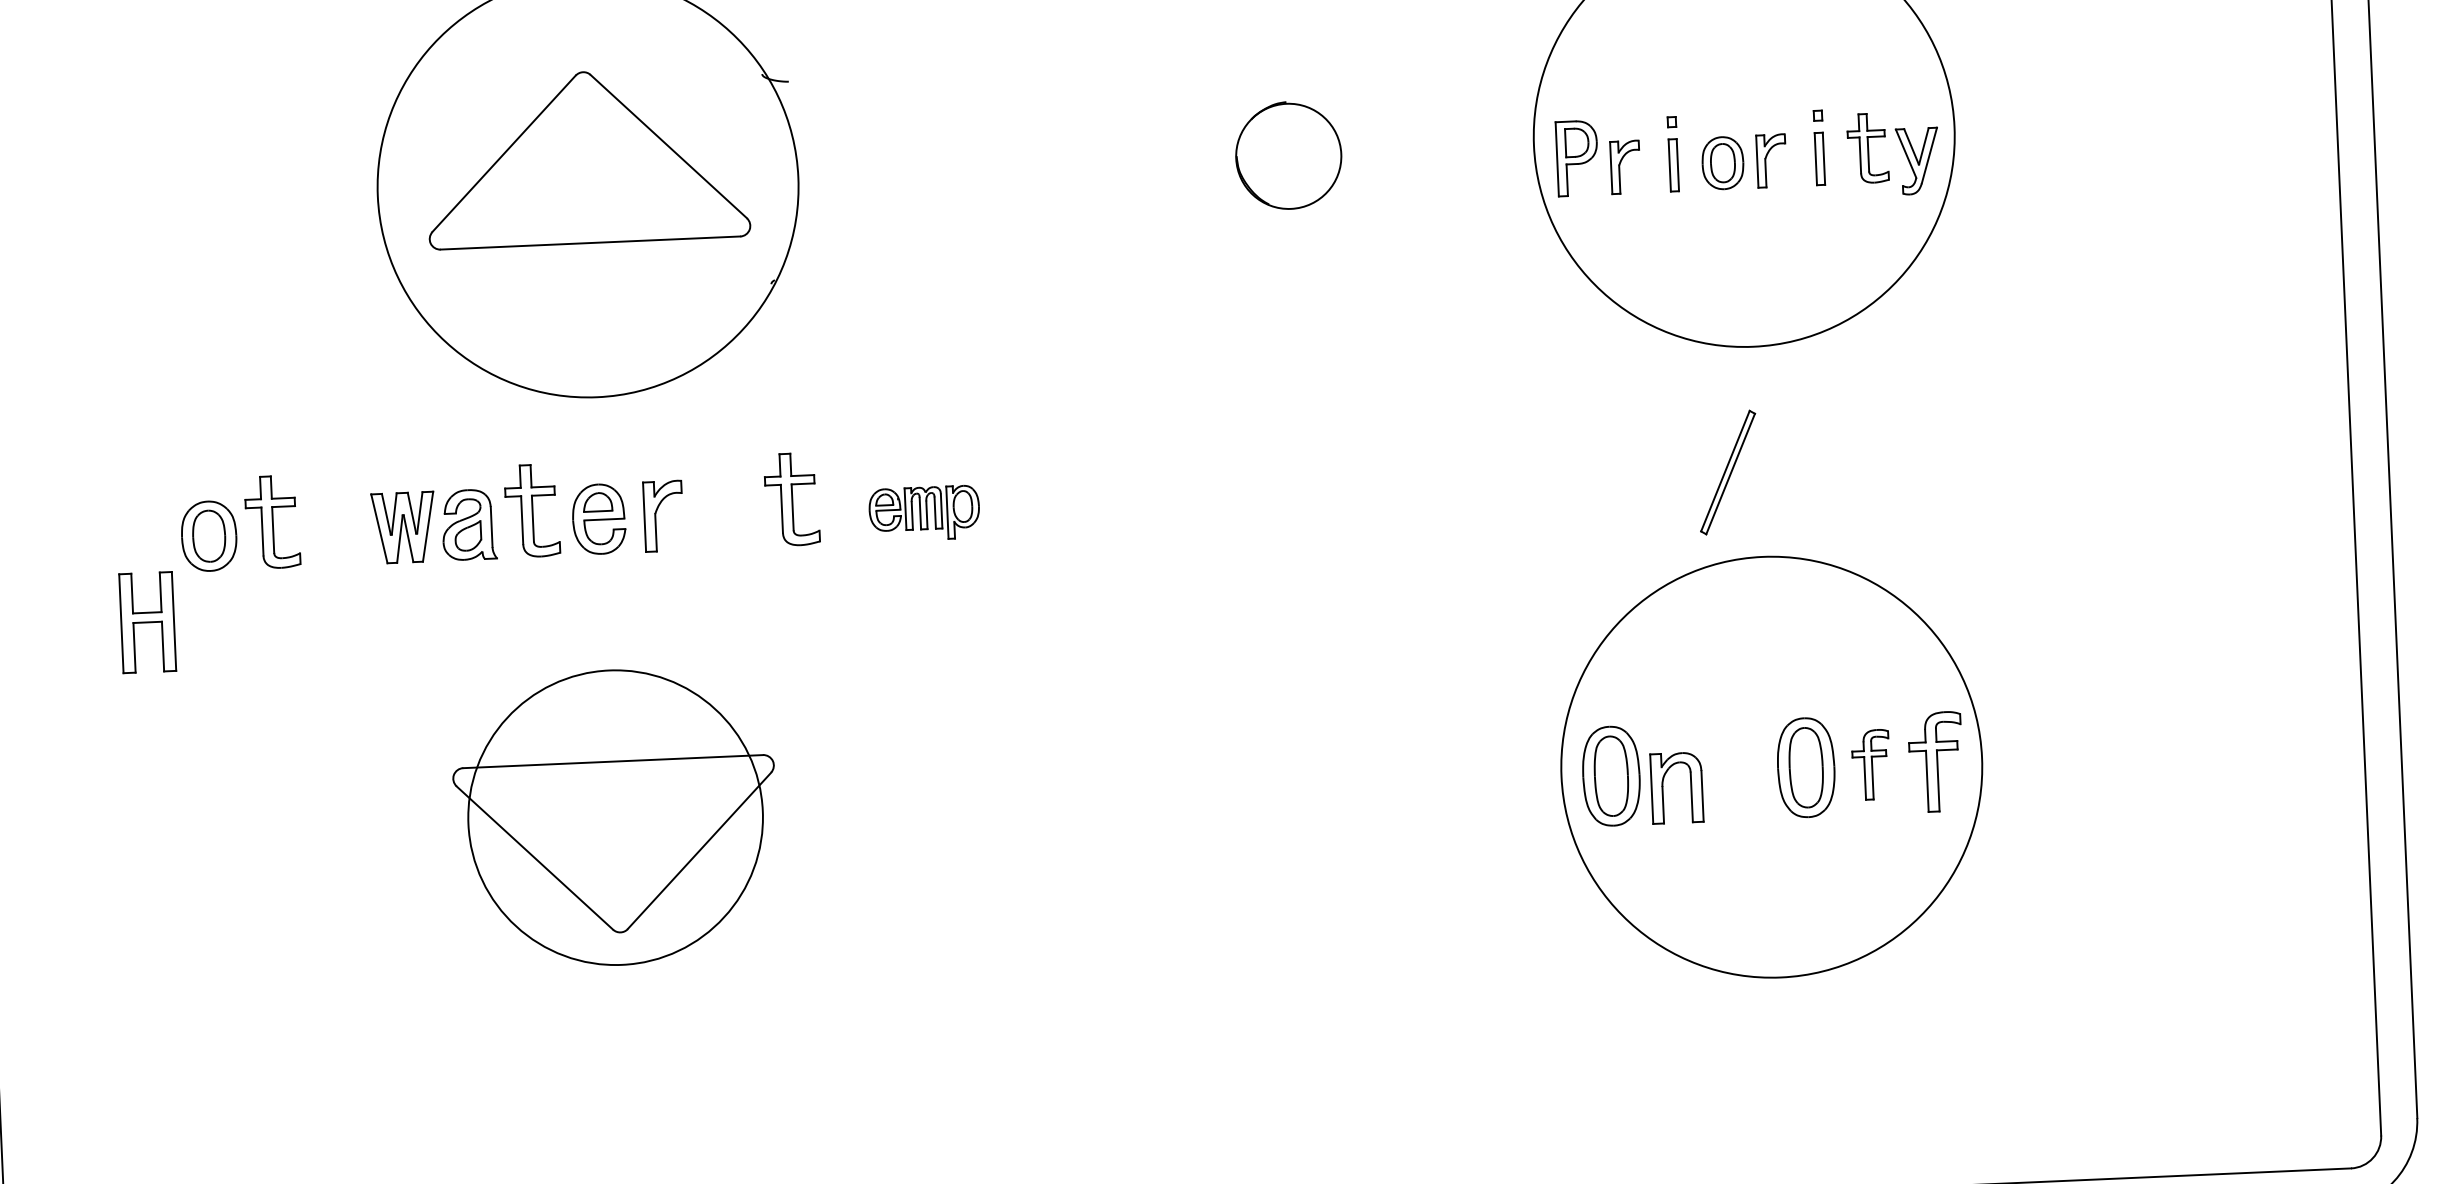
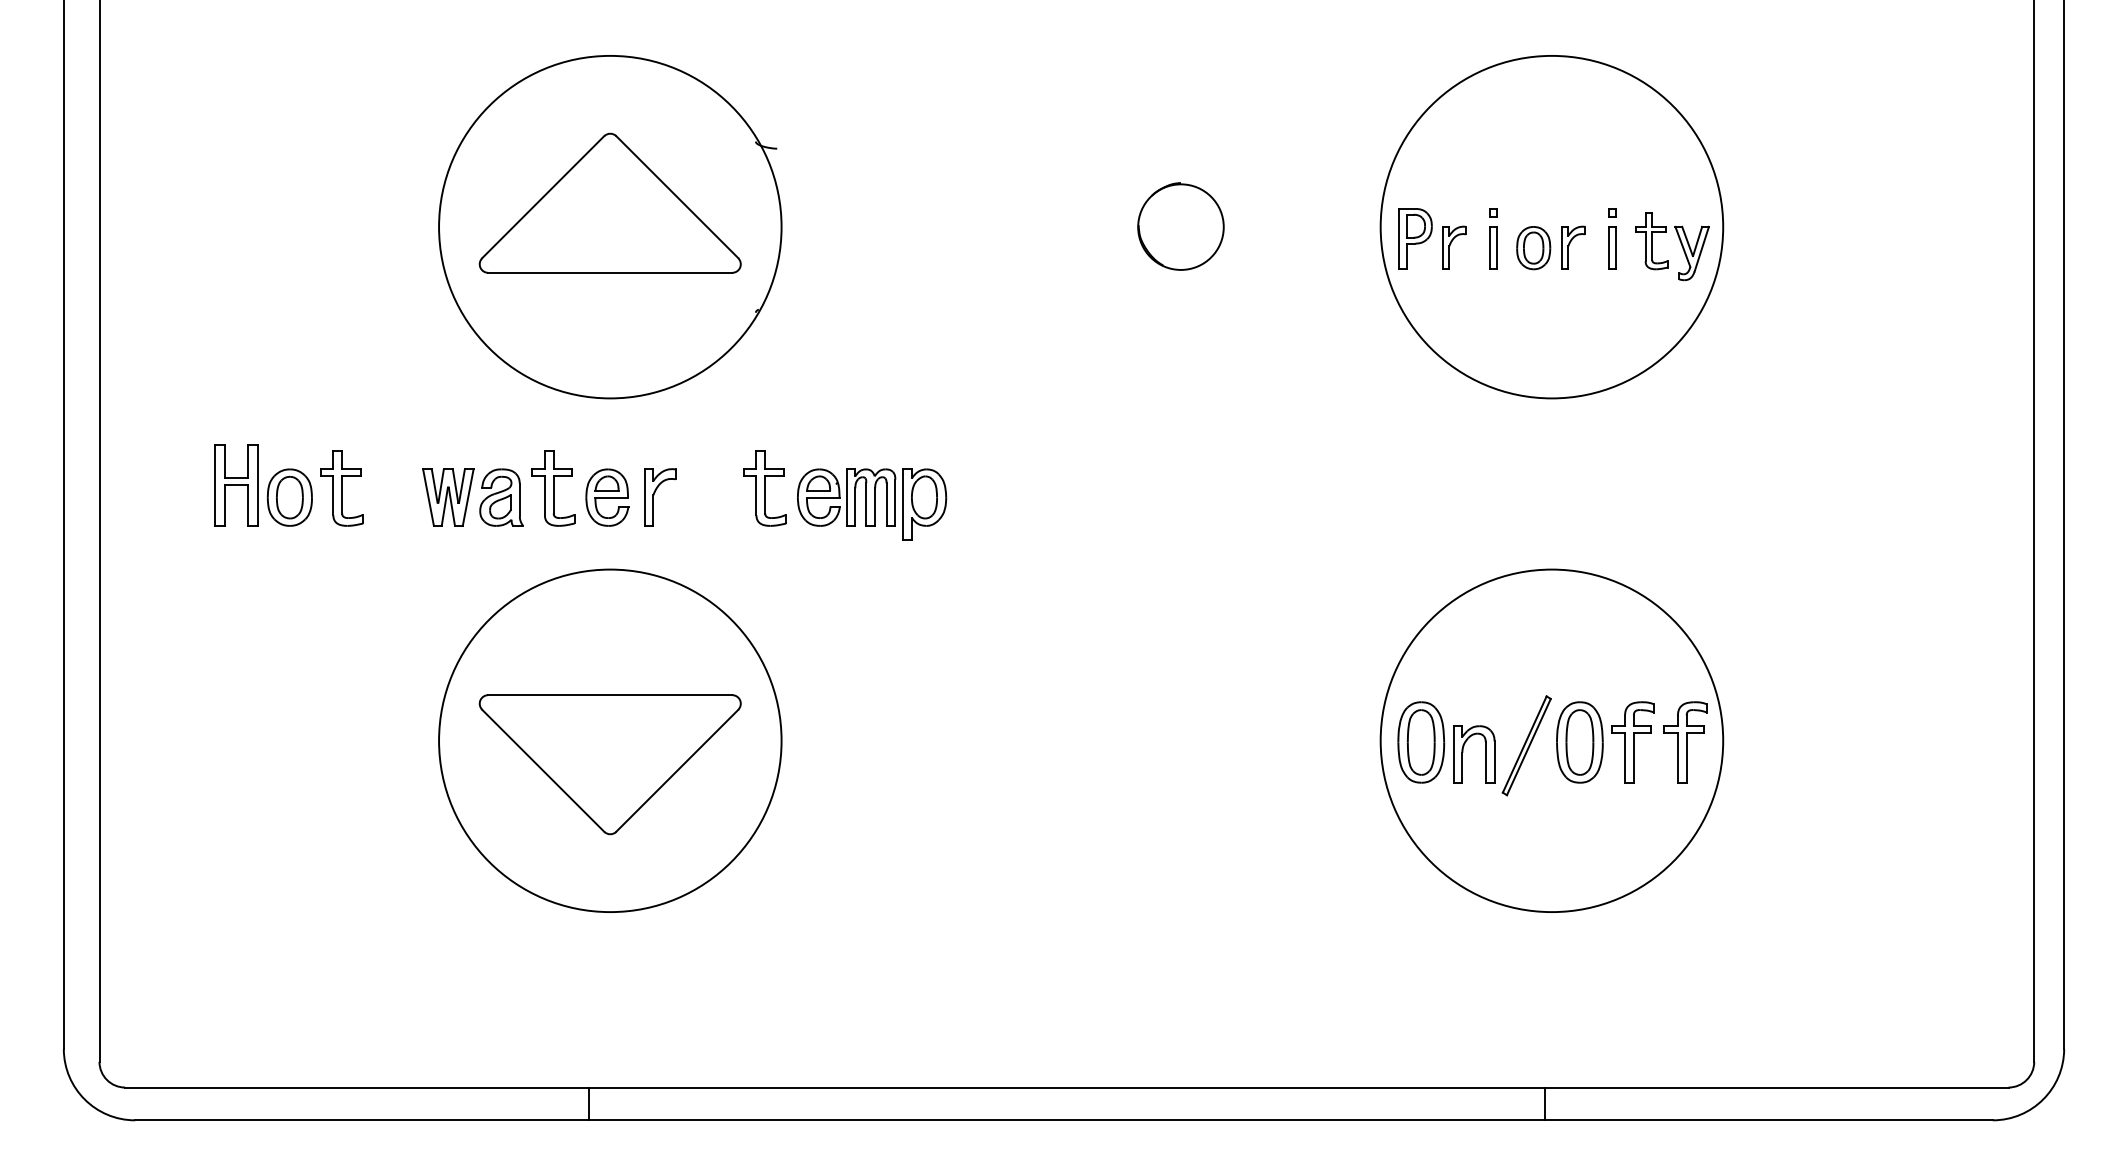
part: (1727, 472) -> (1526, 745), moved
part: (924, 513) -> (872, 504), size x1.67
part: (147, 622) -> (236, 485), moved
part: (1870, 764) -> (1632, 742), size x1.43
circle: (615, 817) -> (610, 740), size x1.43

